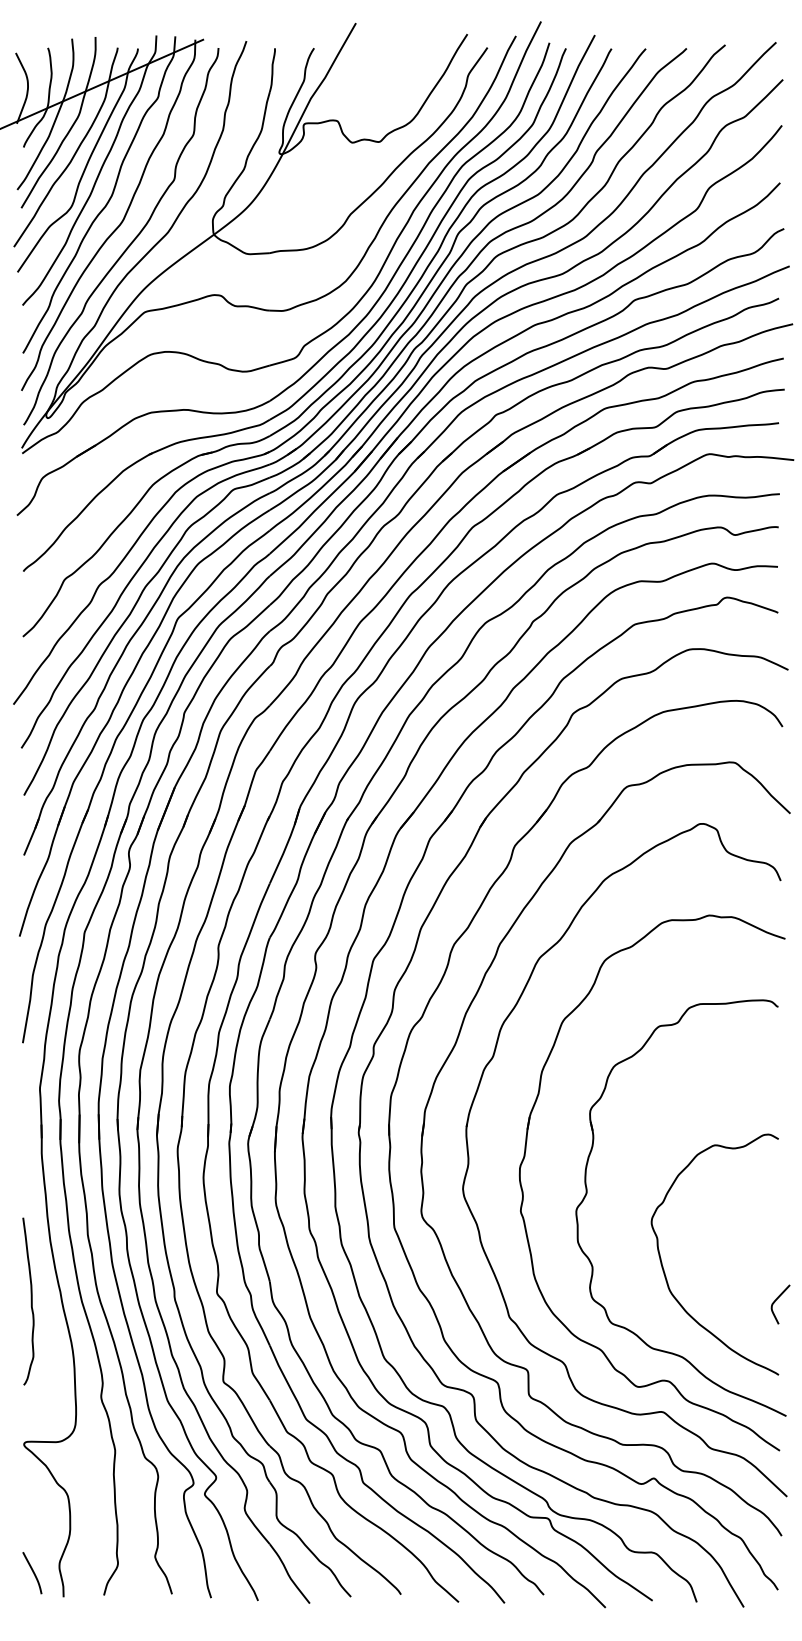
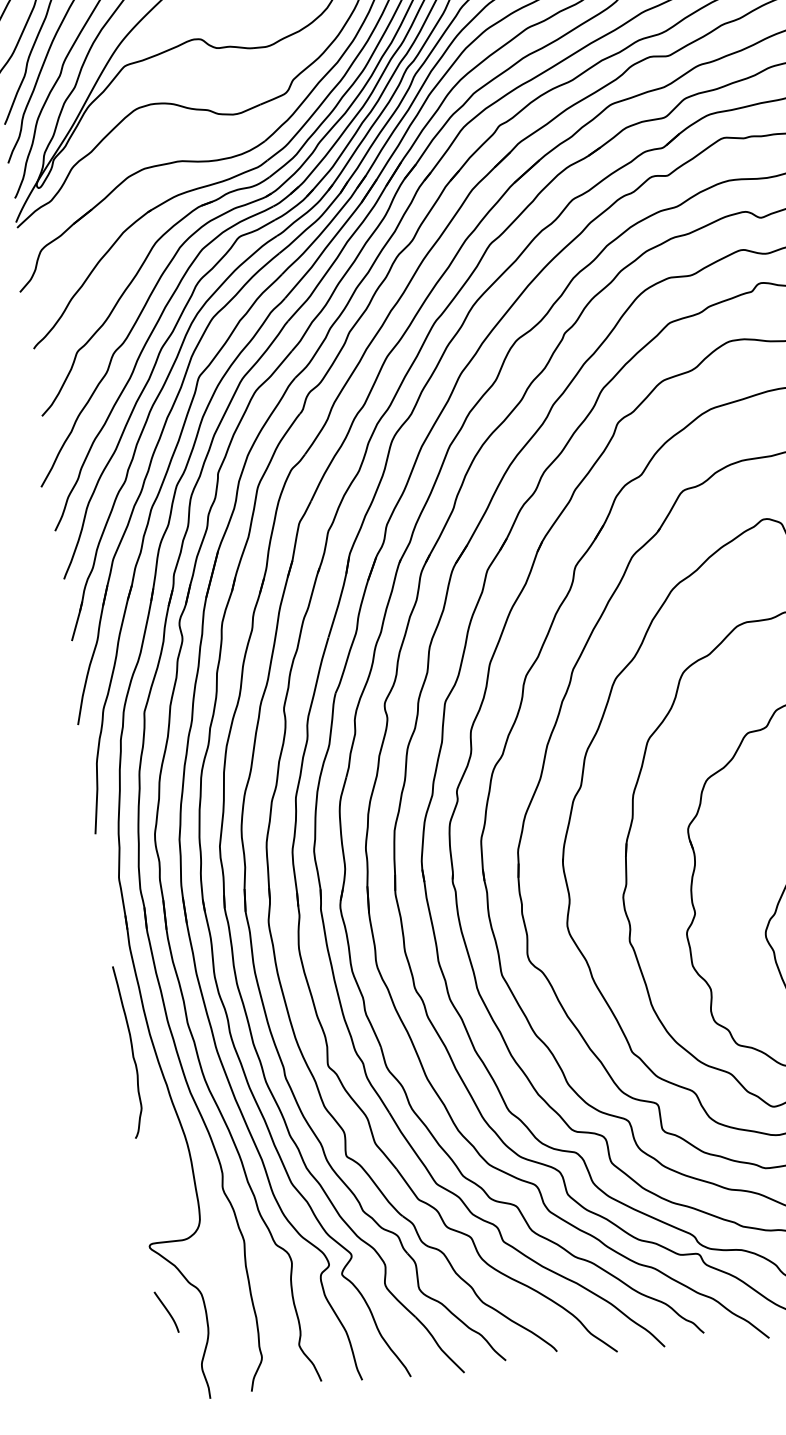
curve: (30, 1301) -> (131, 1051), moved
curve: (32, 1572) -> (166, 1311), moved

